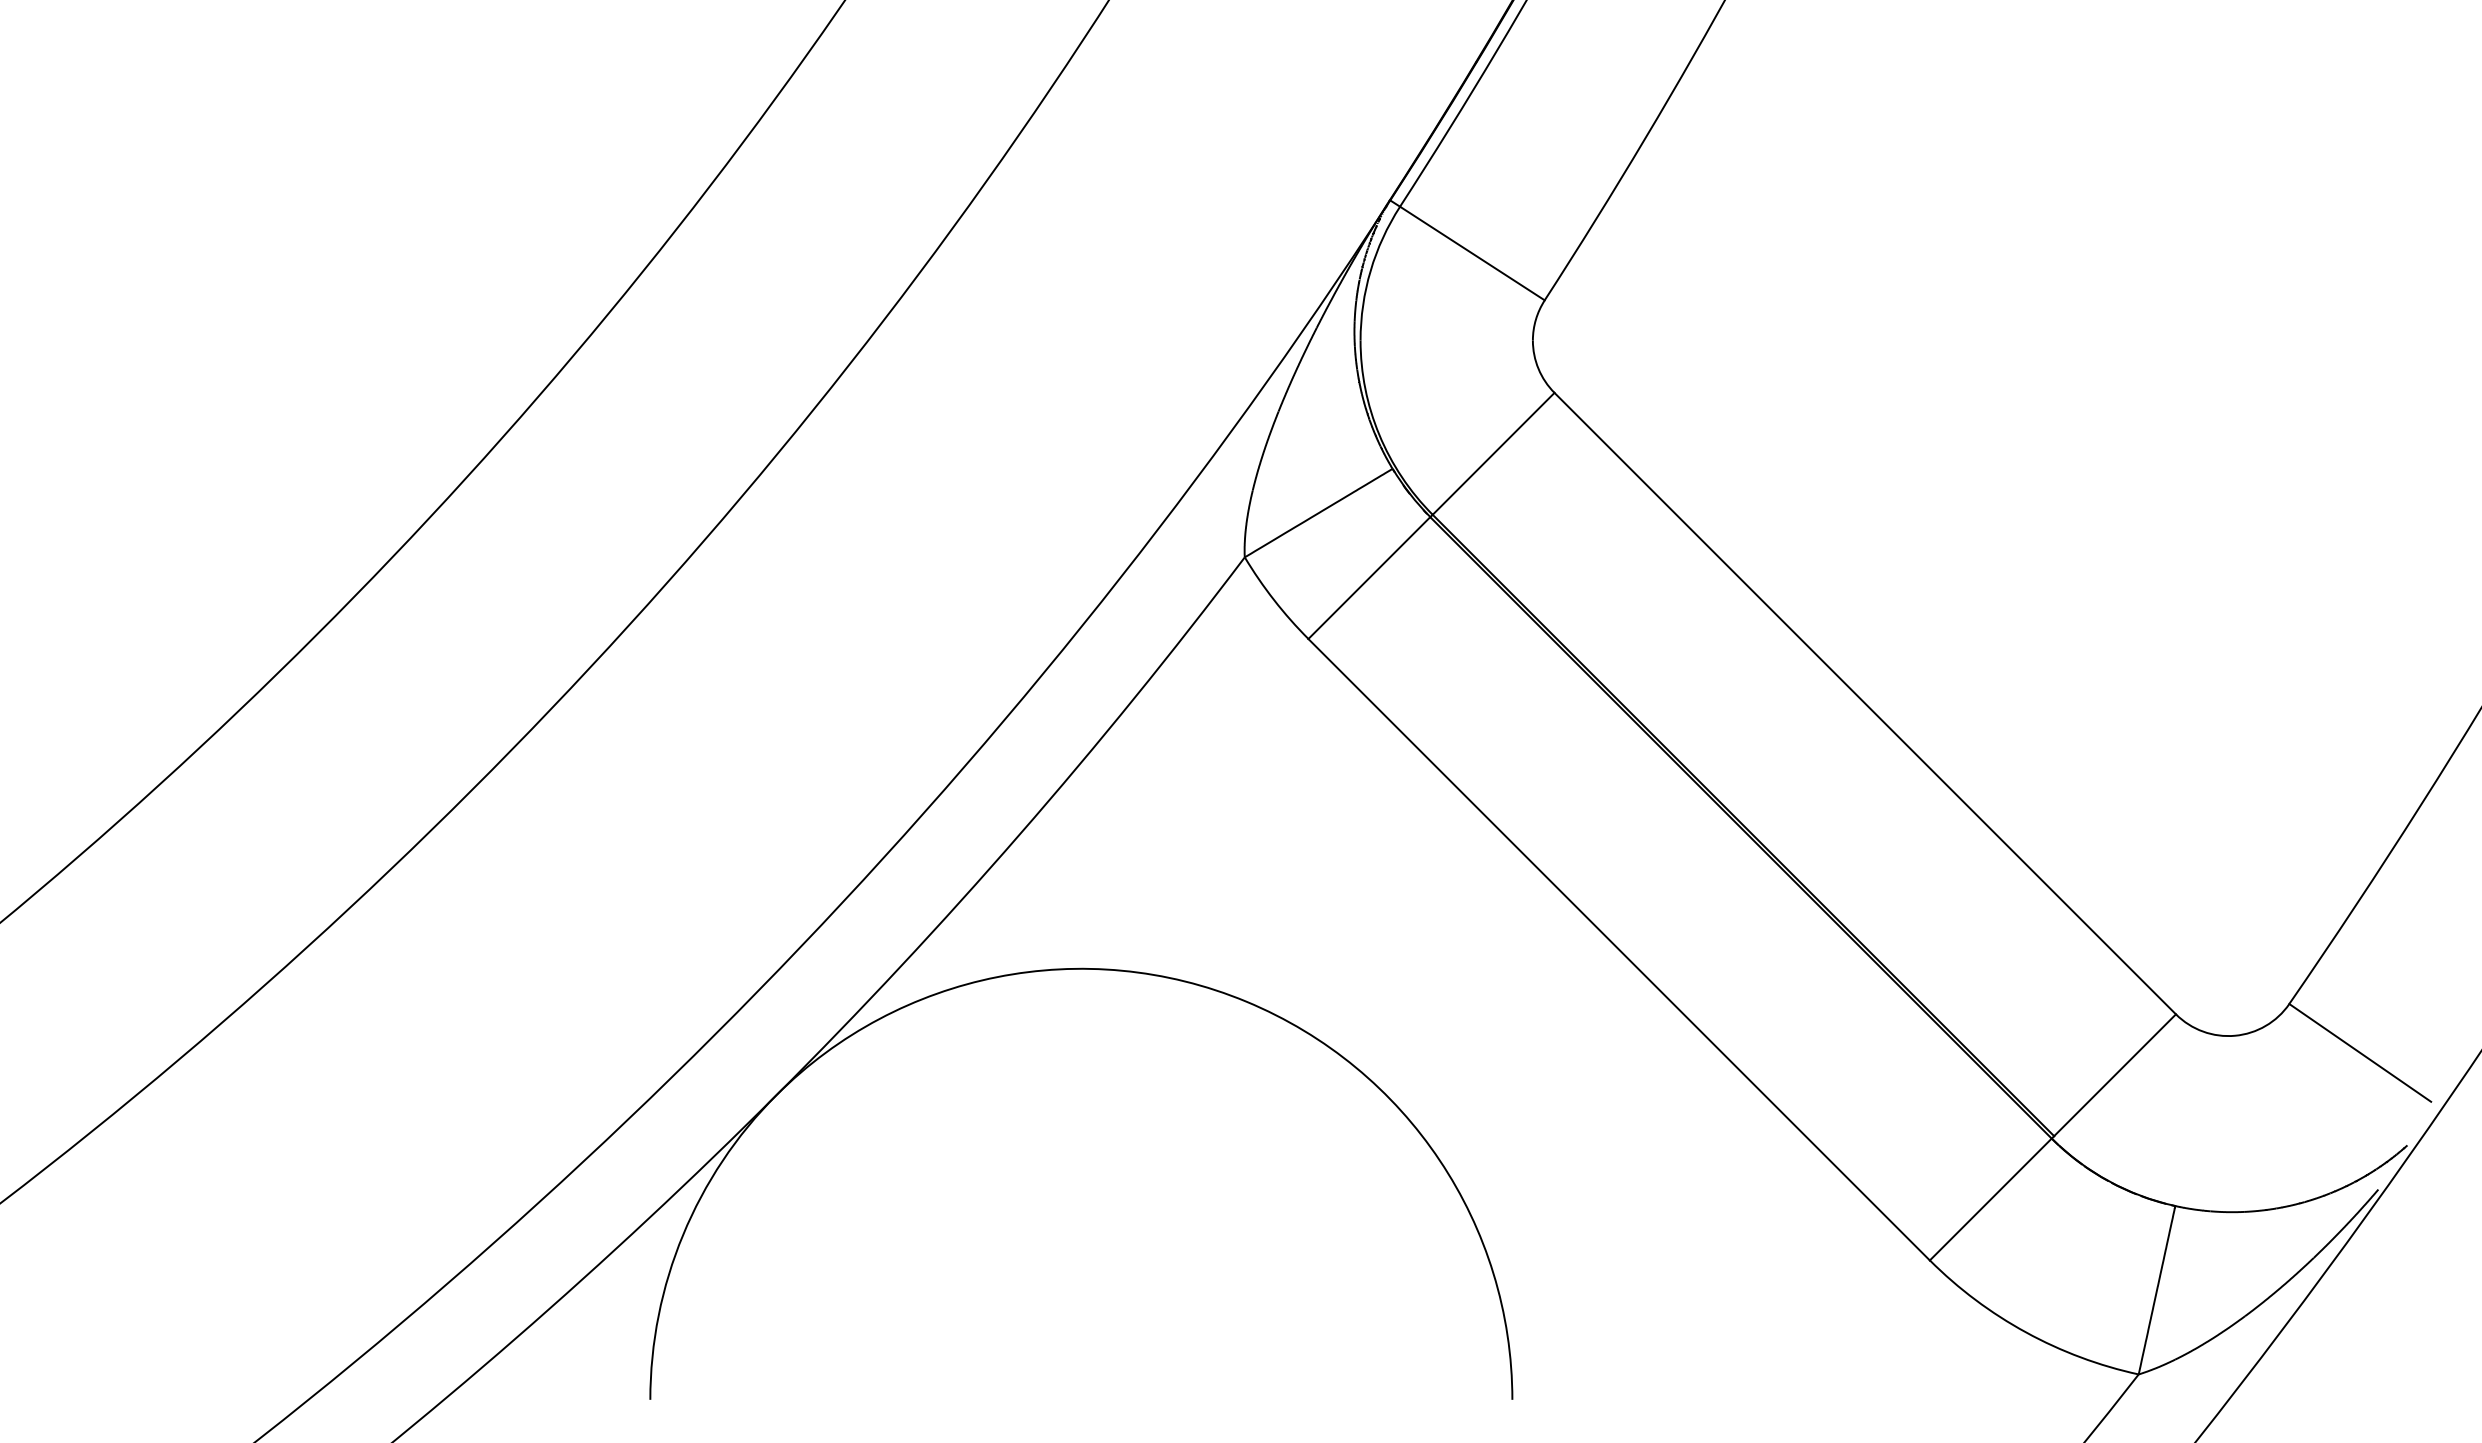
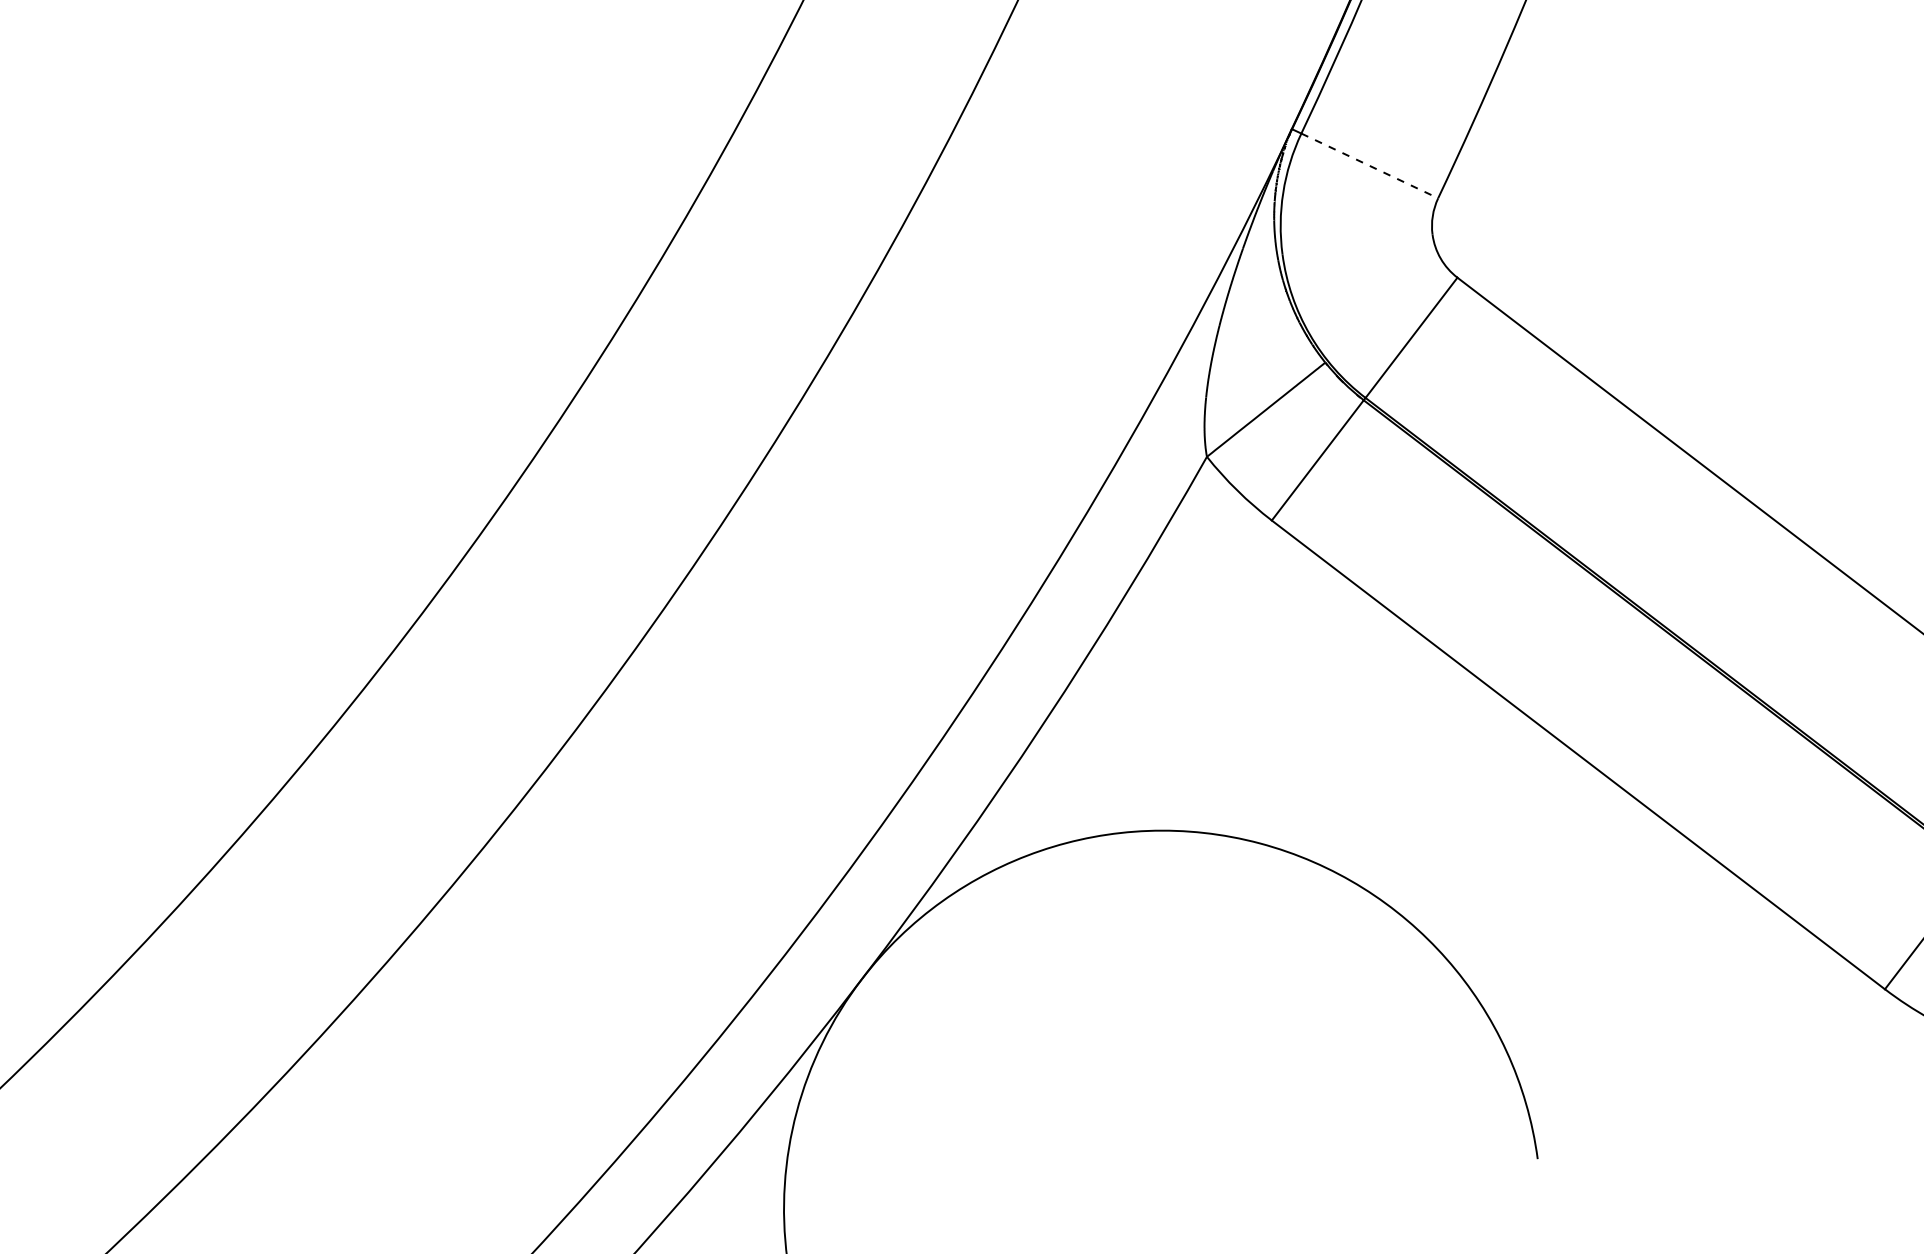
line: (1472, 253) -> (1369, 165), solid -> dashed

